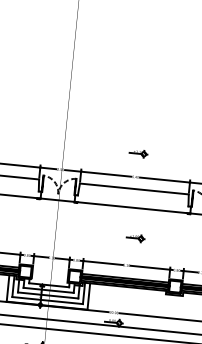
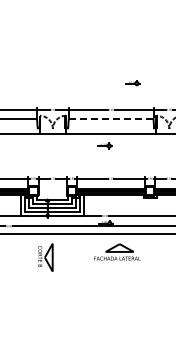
part: (138, 153) -> (132, 83), moved
line: (134, 189) -> (111, 119), solid -> dashed
part: (135, 237) -> (104, 145), moved

